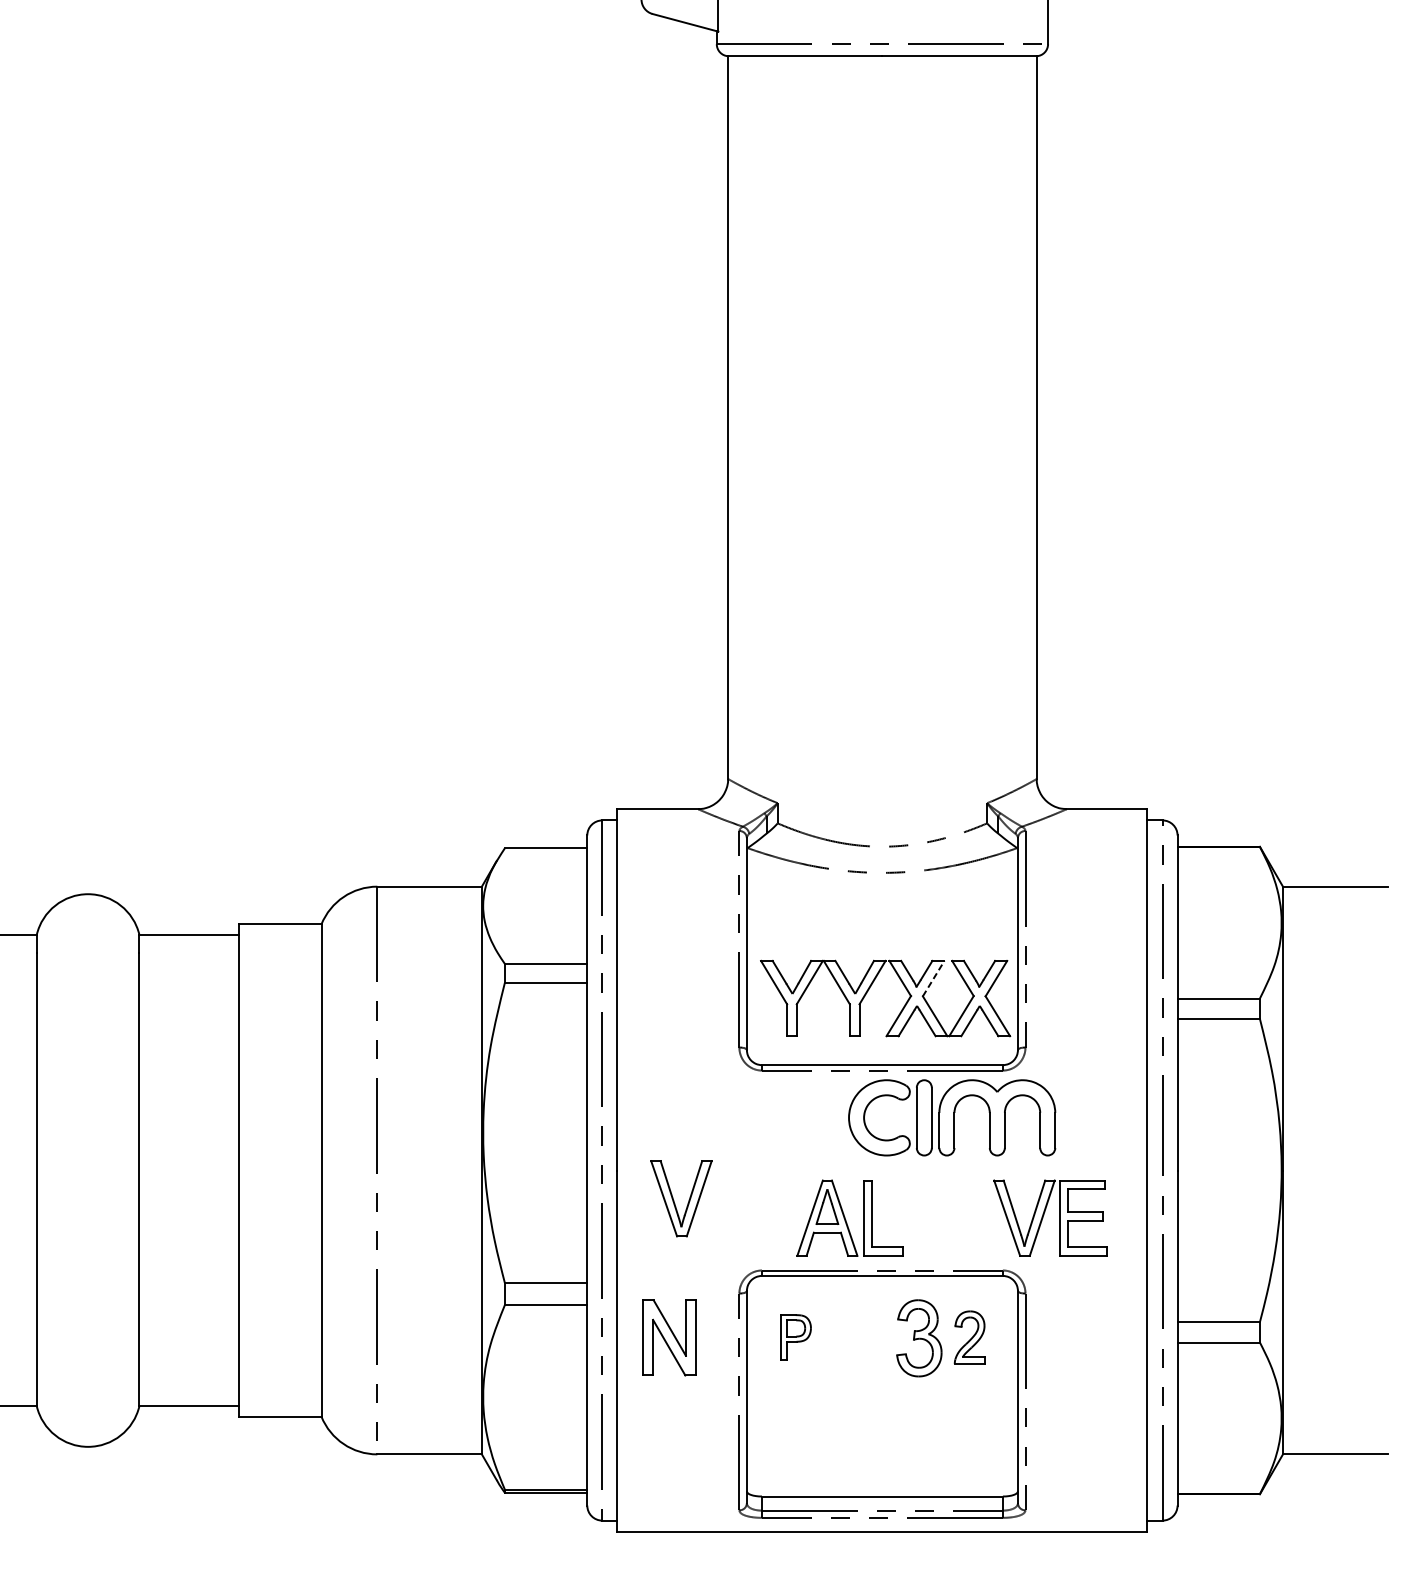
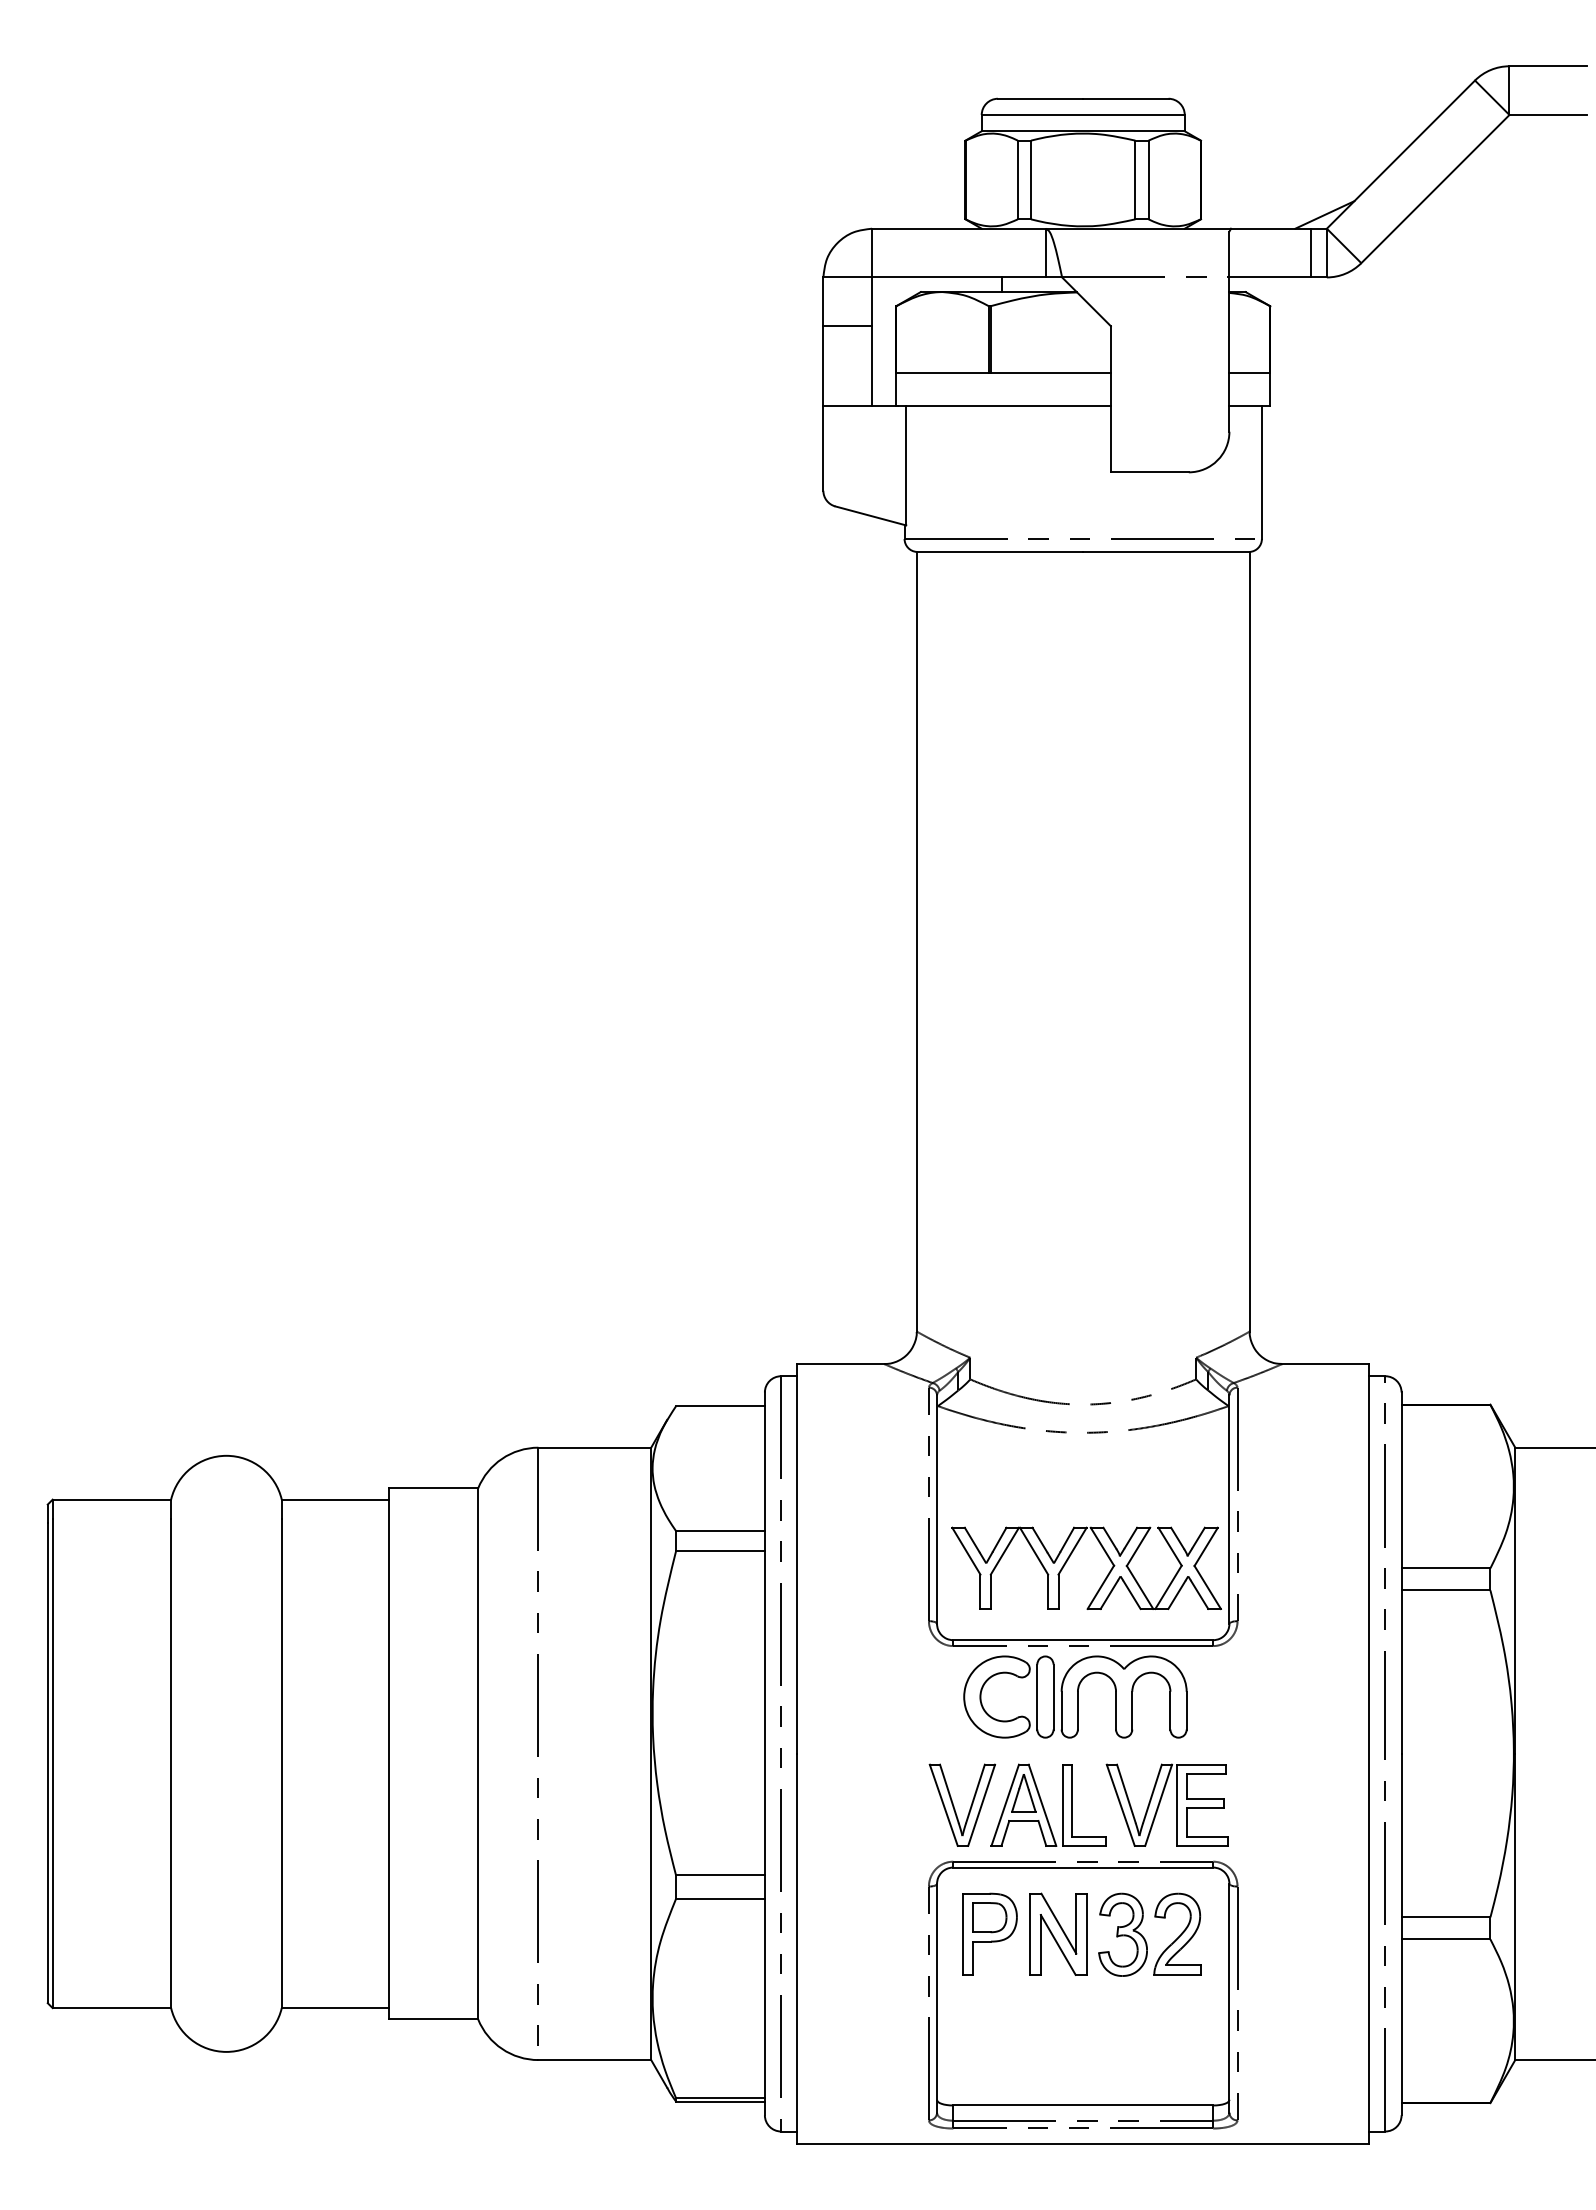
line: (933, 978) -> (1138, 1546), dashed -> solid
part: (952, 1117) -> (1075, 1696), moved
part: (674, 1198) -> (954, 1805), moved
part: (1043, 1216) -> (1160, 1803), moved
part: (669, 1337) -> (1058, 1933), moved
part: (795, 1337) -> (989, 1933), size x1.67
part: (969, 1337) -> (1177, 1933), size x1.43

